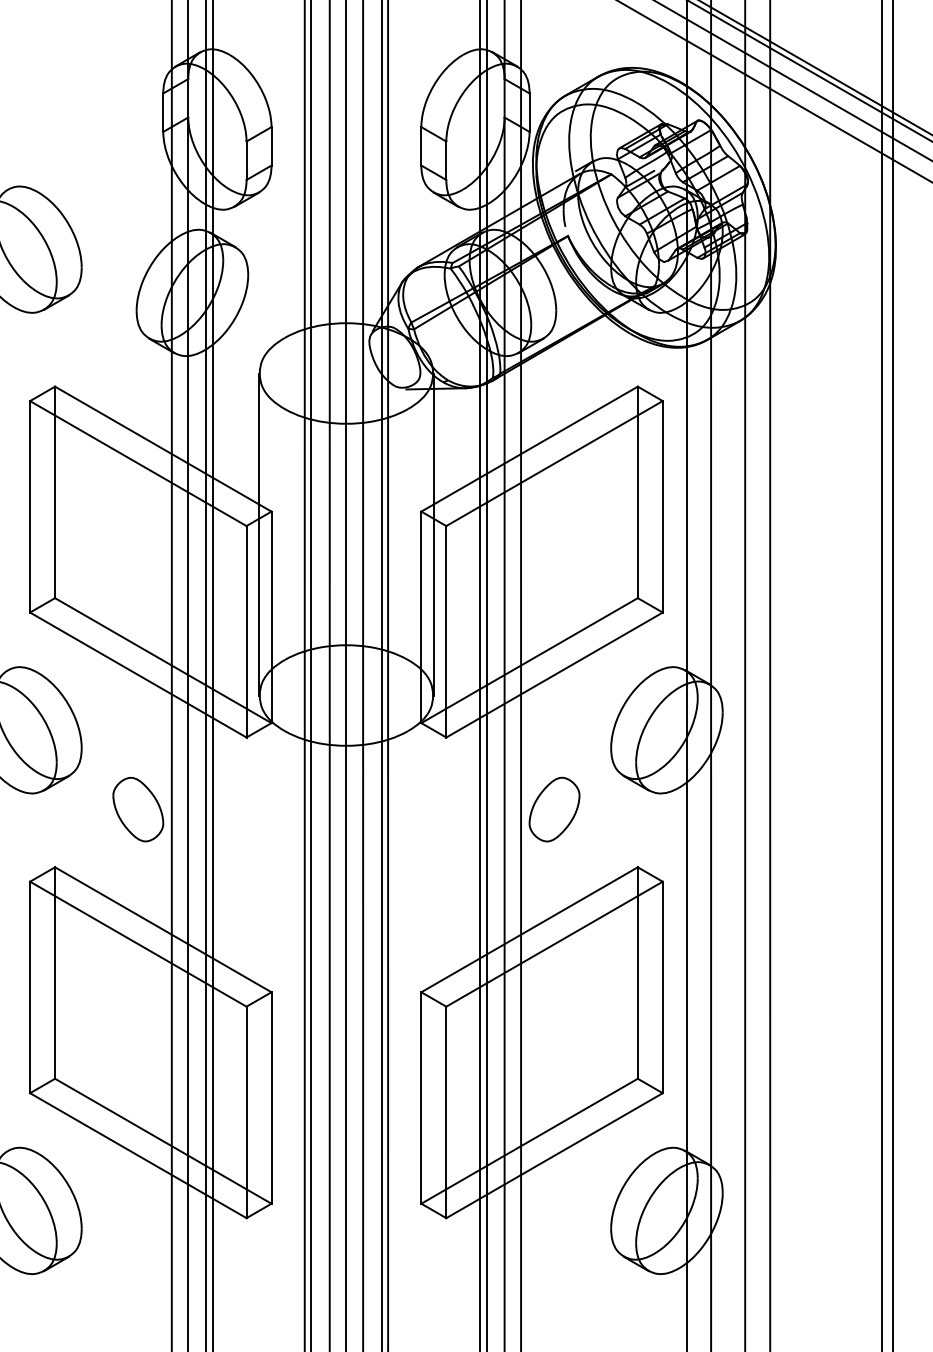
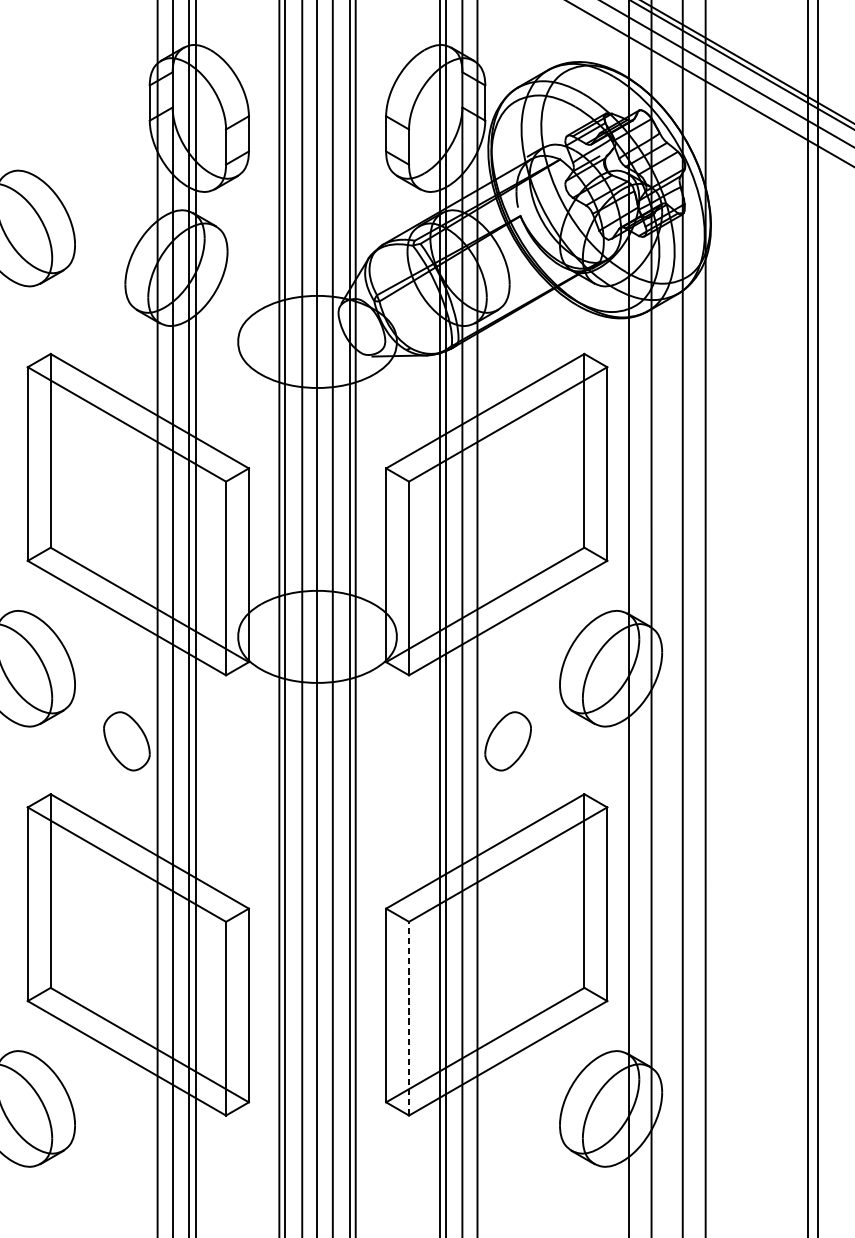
line: (259, 534) -> (237, 489), removed
line: (433, 534) -> (397, 489), removed
line: (446, 1112) -> (409, 1018), solid -> dashed

